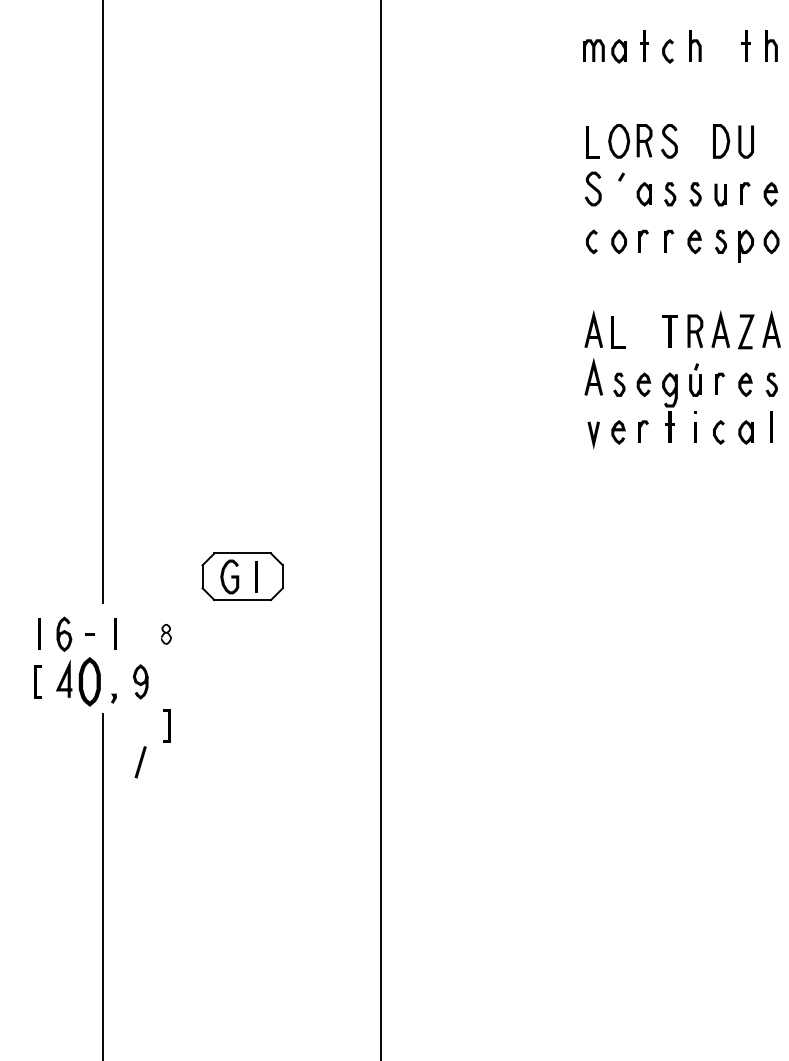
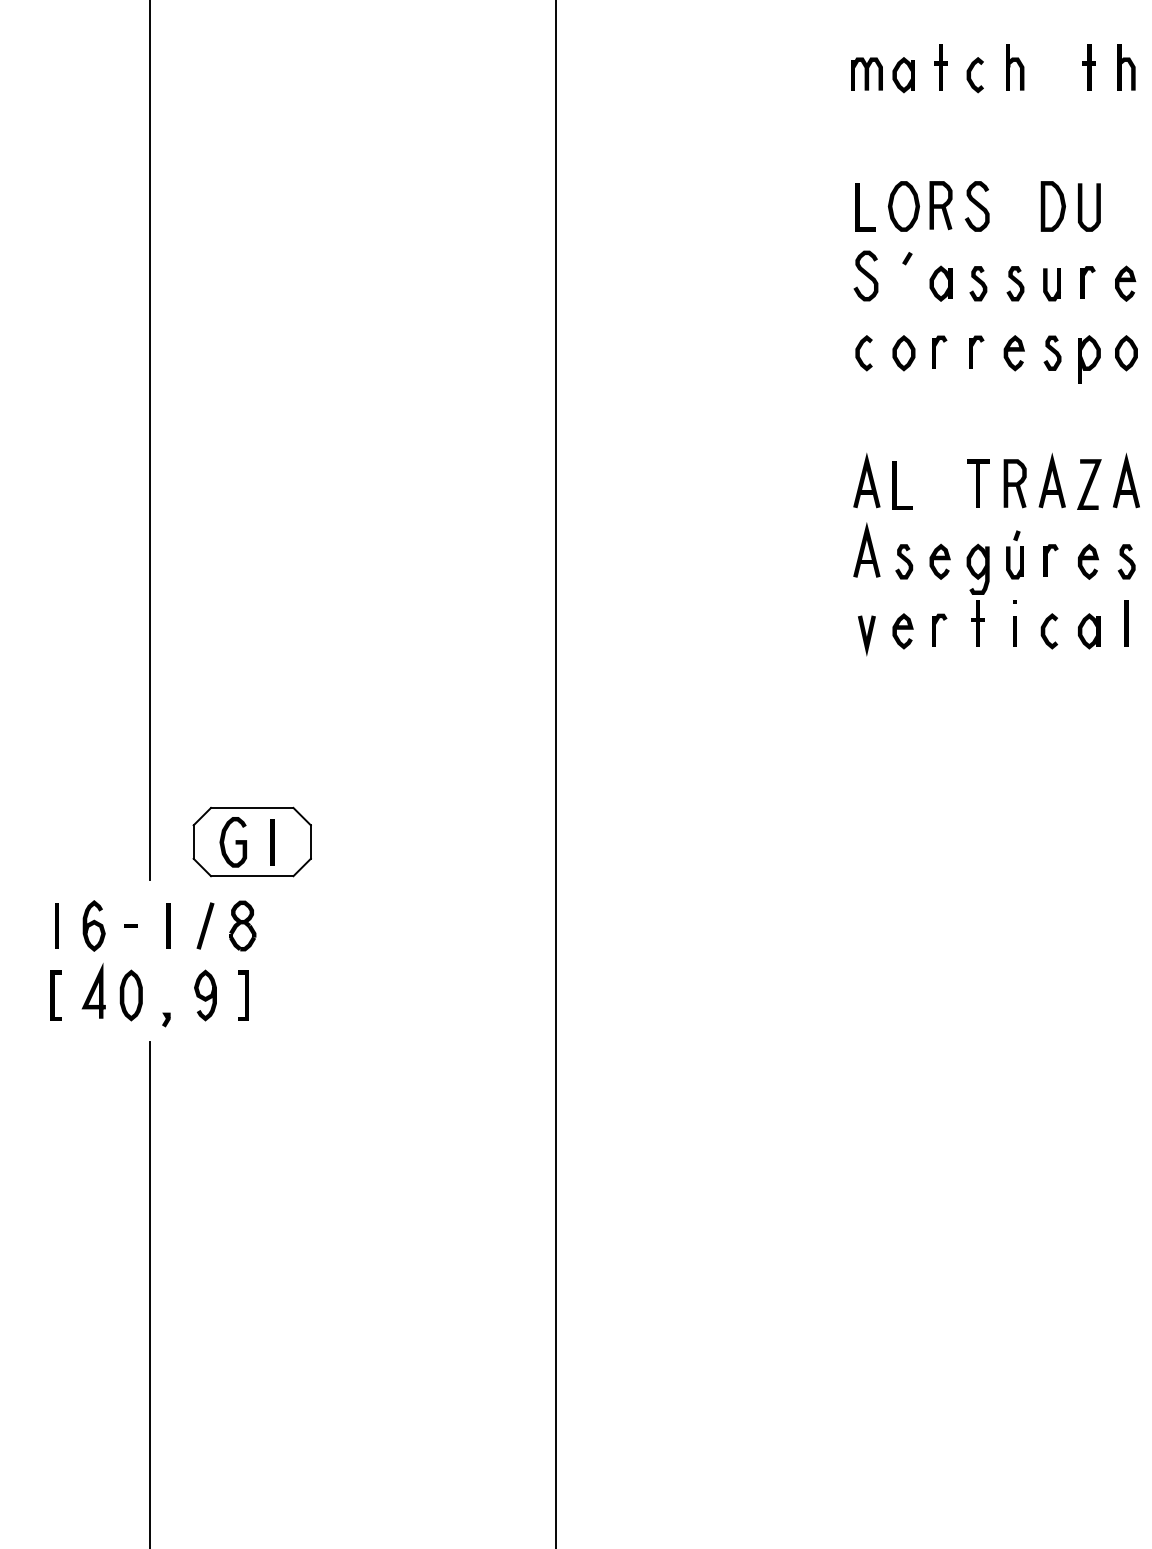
part: (242, 576) -> (251, 841), moved
part: (166, 634) -> (243, 926), size x1.67
part: (89, 681) -> (130, 994), size x0.71
line: (168, 725) -> (246, 994), moved
line: (140, 762) -> (205, 926), moved

